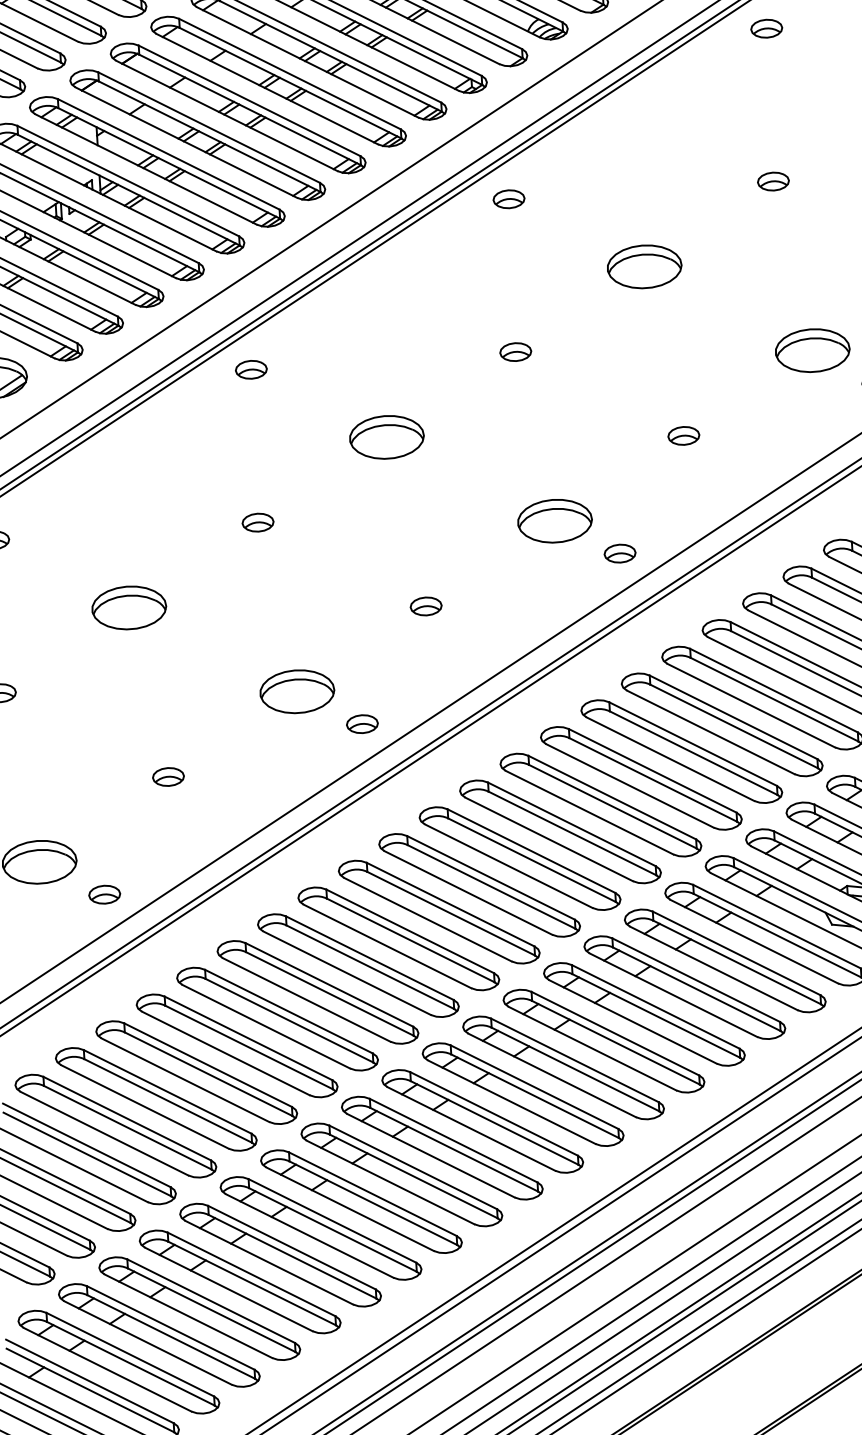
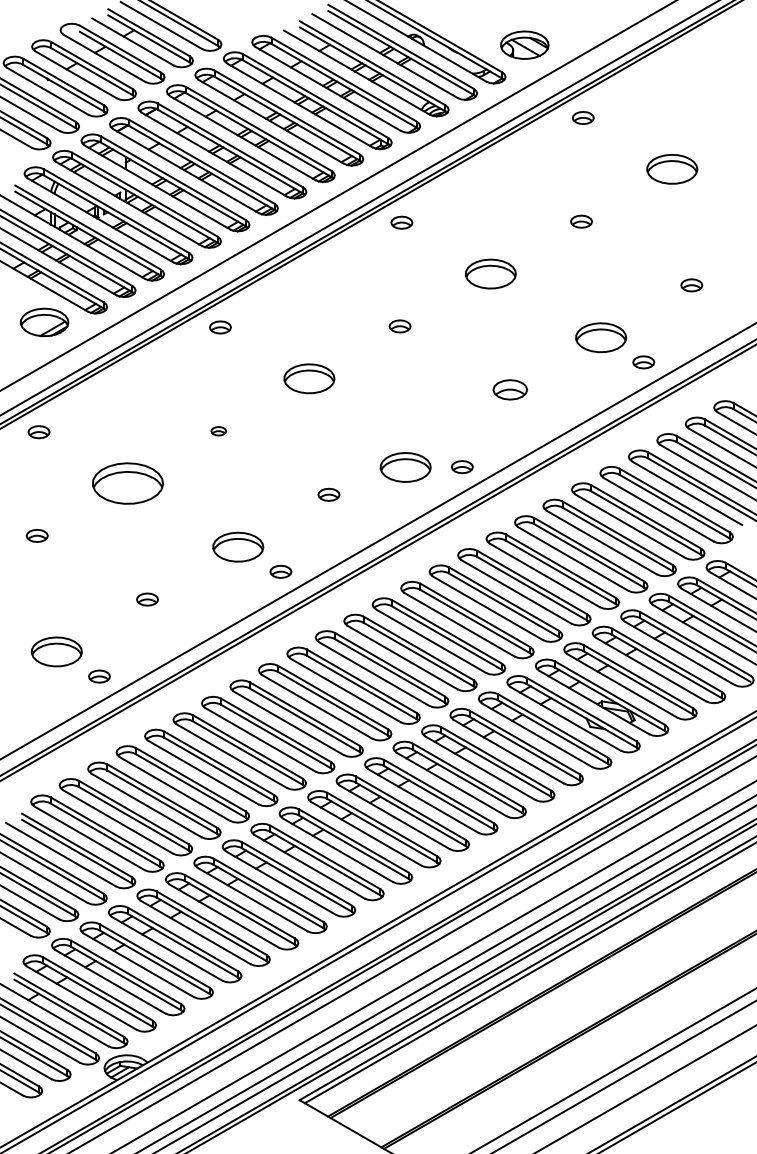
part: (684, 436) -> (510, 390), size x1.6
part: (554, 521) -> (405, 467), moved
part: (257, 523) -> (218, 431), size x0.7
part: (128, 607) -> (127, 483), size x1.4

